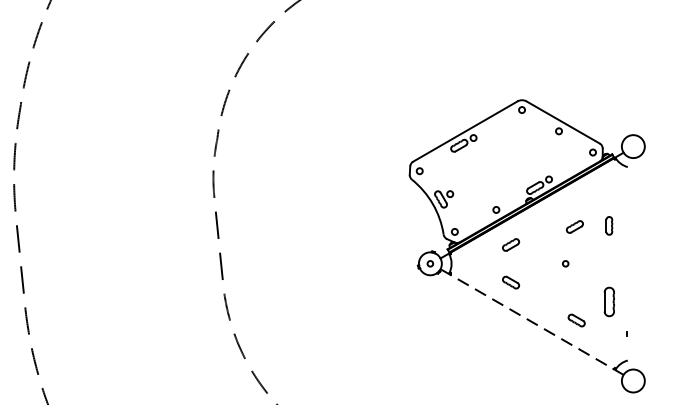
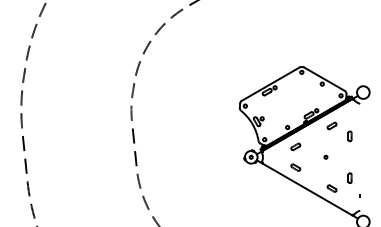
part: (573, 226) -> (331, 125), moved
part: (608, 300) -> (349, 177), size x0.62
line: (532, 322) -> (307, 189), dashed -> solid

